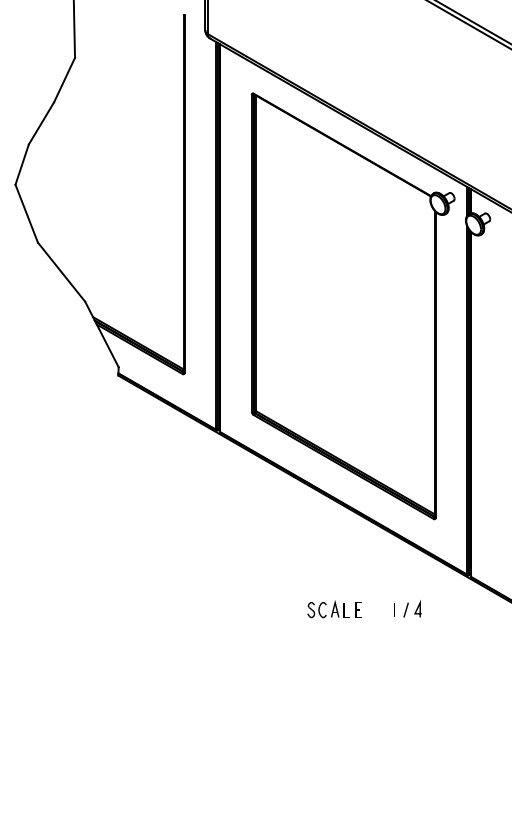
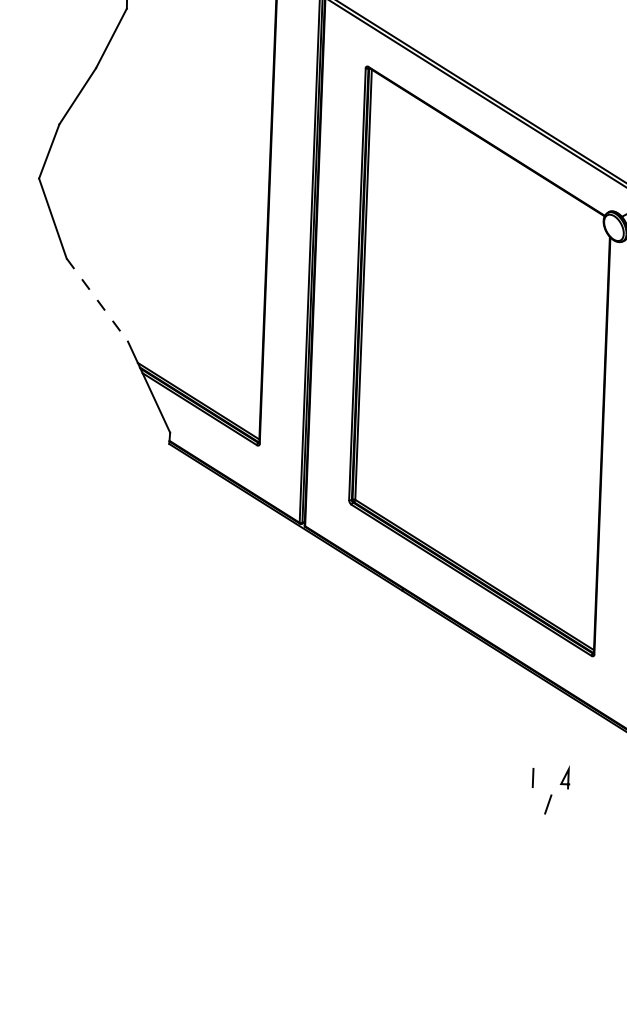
line: (61, 272) -> (97, 300), solid -> dashed
part: (334, 609) -> (451, 774), removed
line: (405, 609) -> (547, 803), moved

